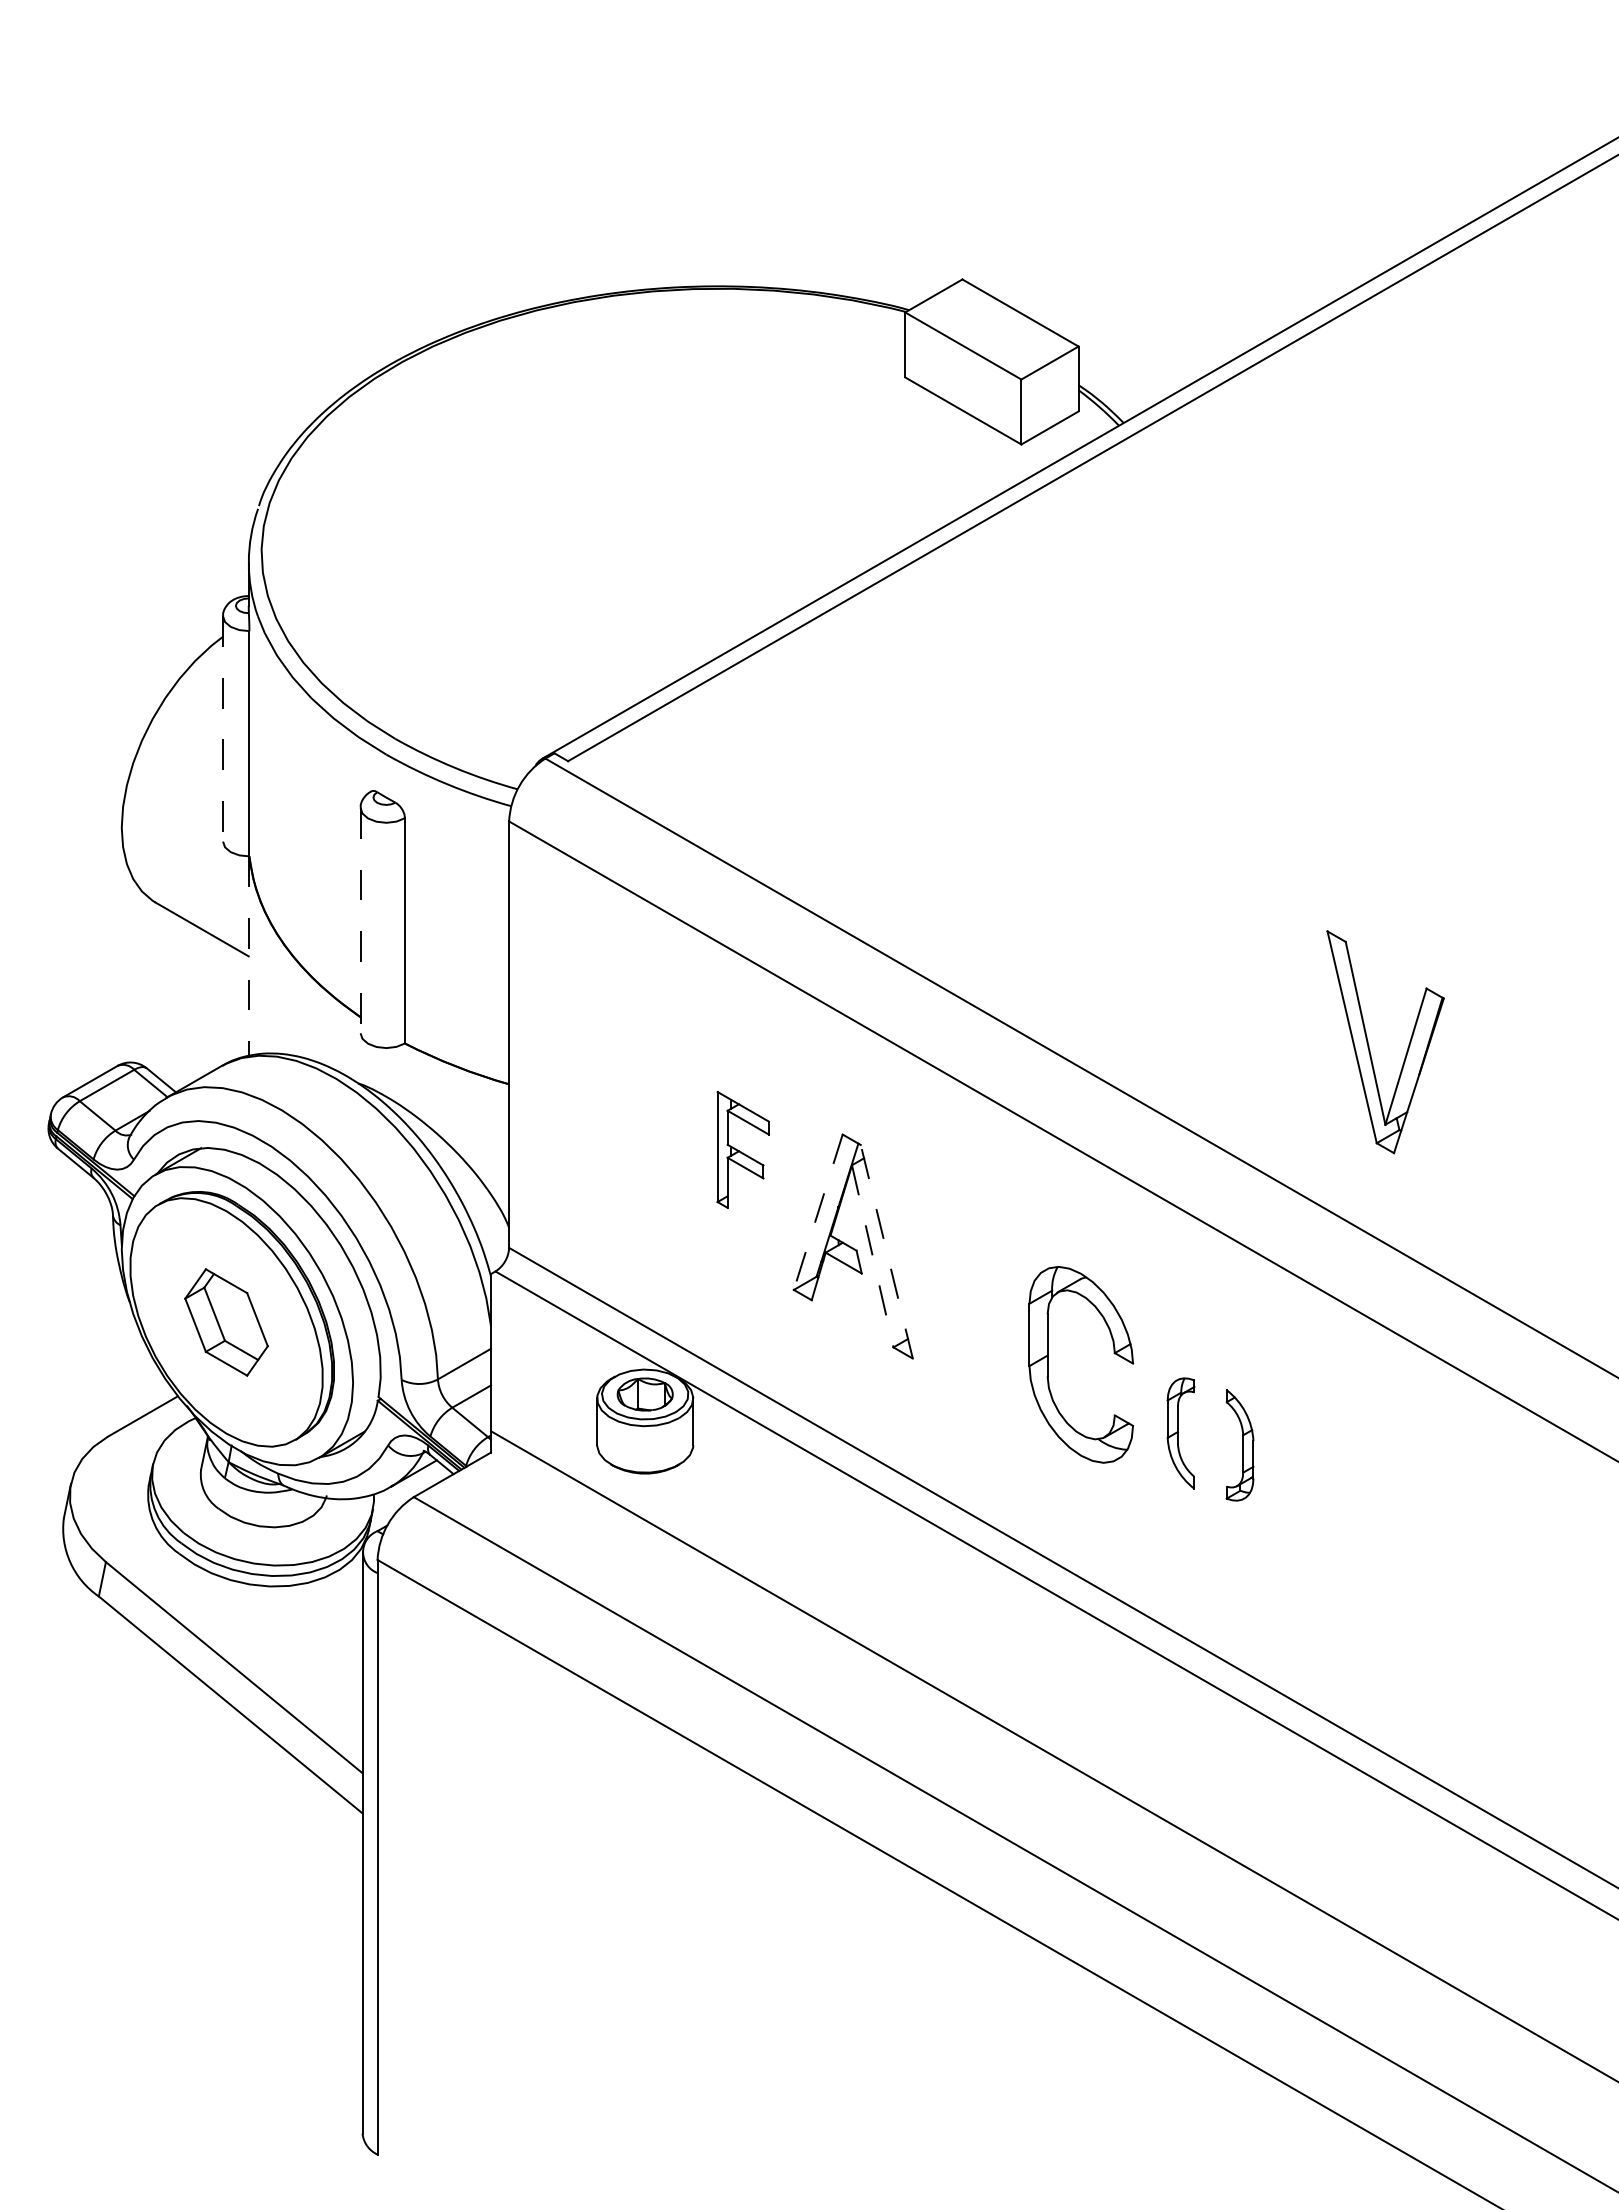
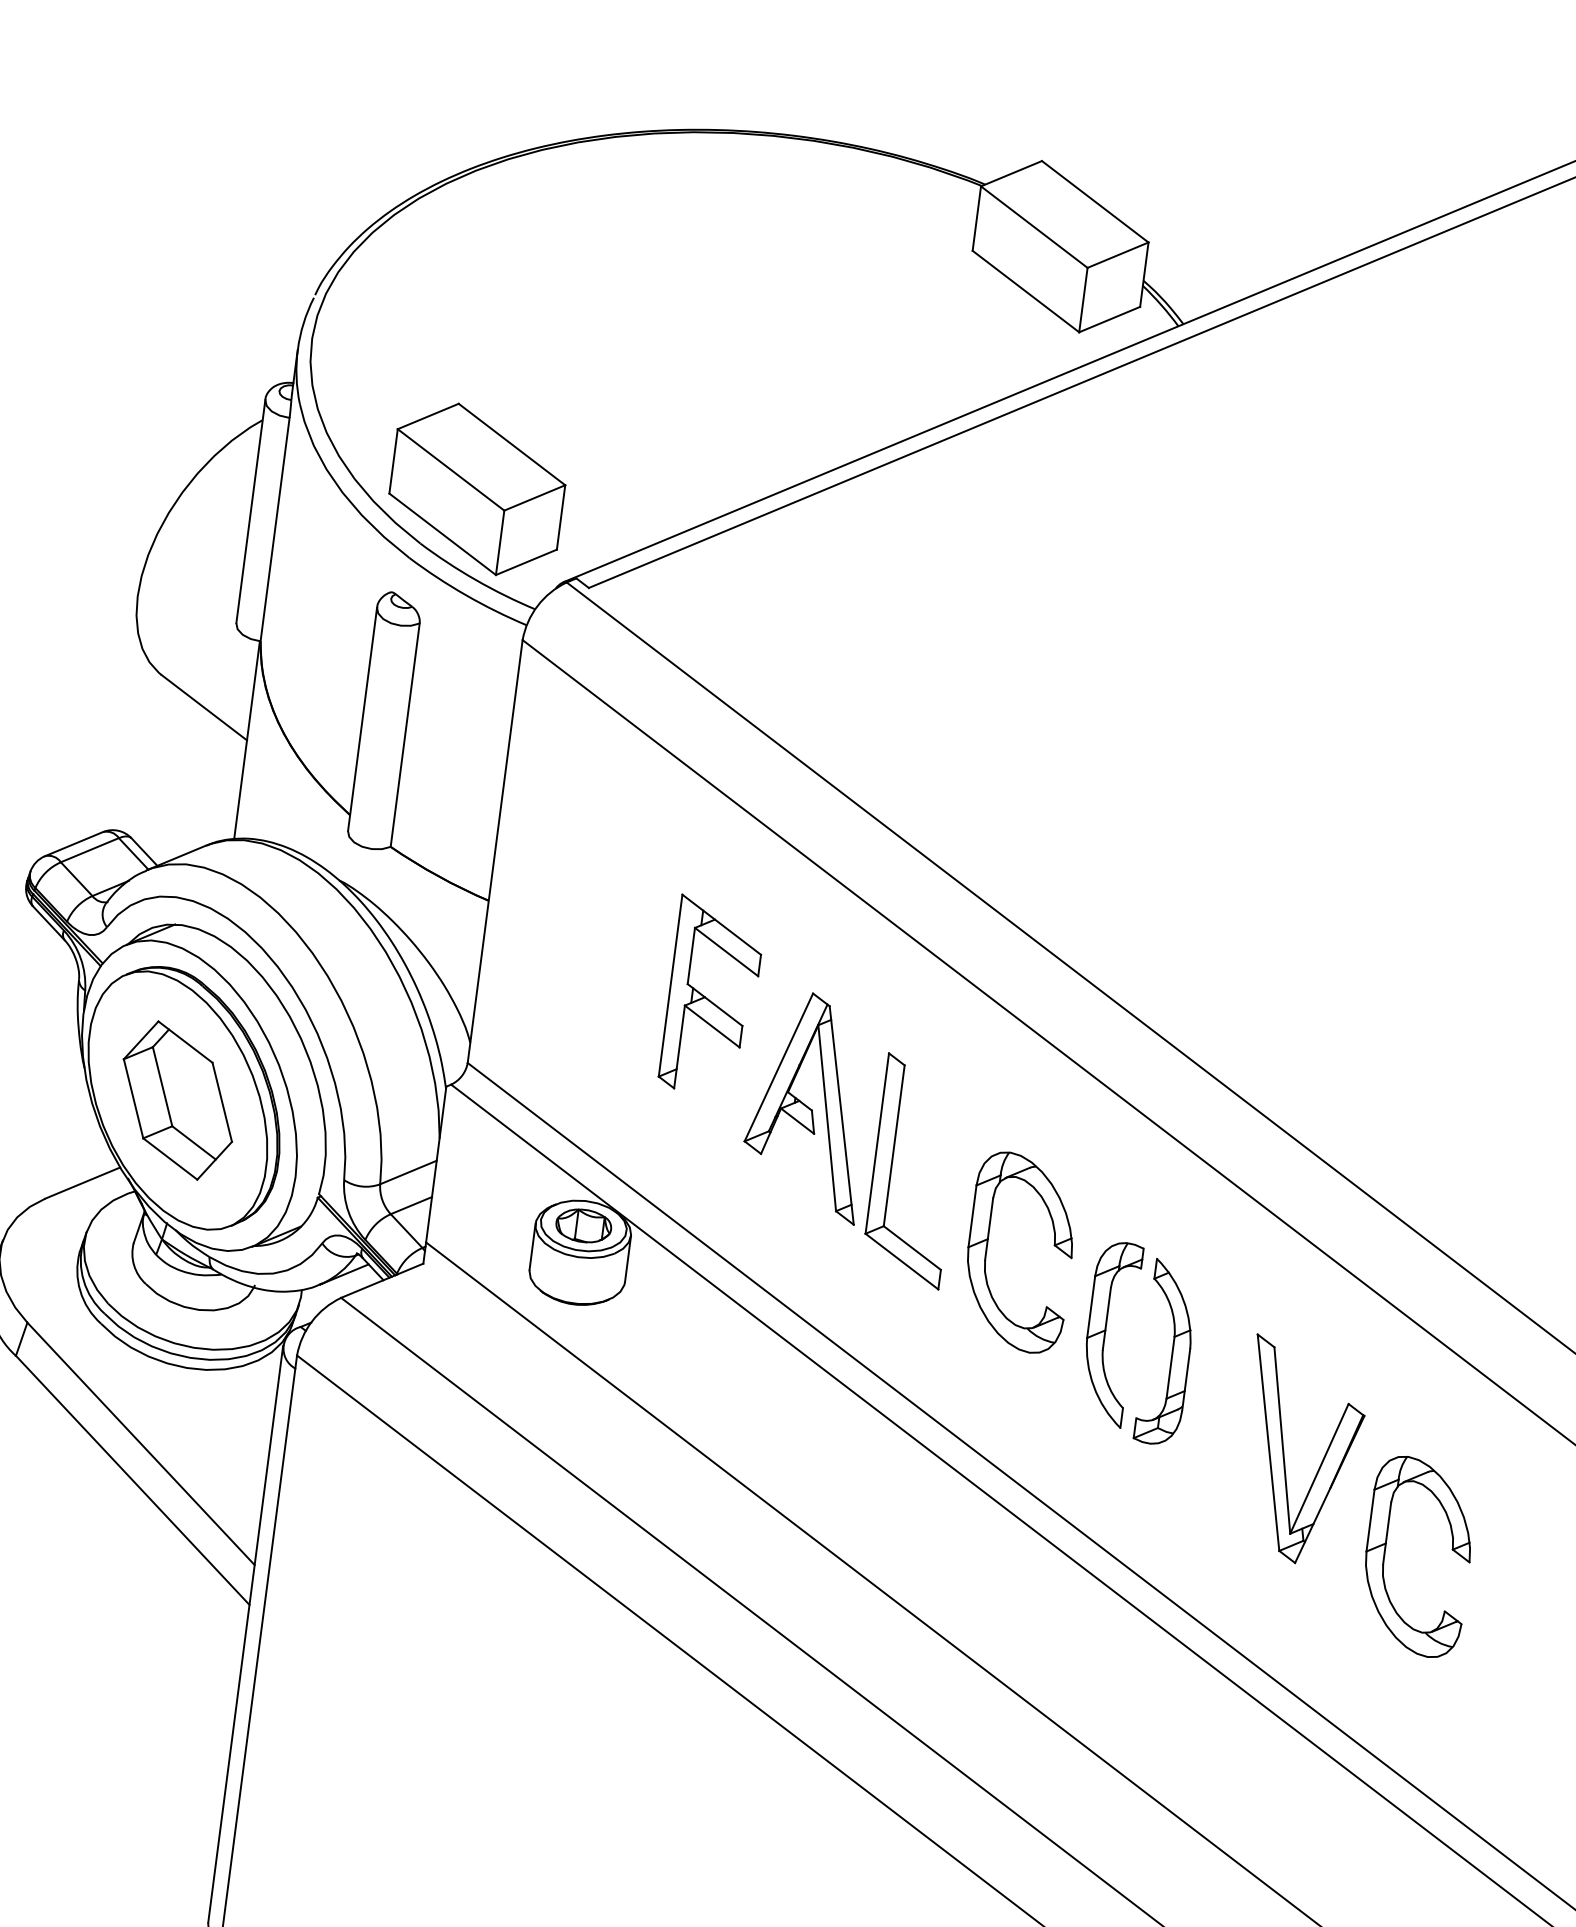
part: (444, 677) -> (477, 489), added
line: (223, 728) -> (251, 511), dashed -> solid
line: (360, 920) -> (362, 719), dashed -> solid
line: (248, 956) -> (246, 740), dashed -> solid
part: (1369, 1045) -> (1284, 1453), moved
part: (743, 1149) -> (712, 995), size x1.67
line: (818, 1212) -> (779, 1067), dashed -> solid
line: (886, 1251) -> (841, 1115), dashed -> solid
line: (872, 1256) -> (826, 1118), dashed -> solid
part: (943, 1297) -> (892, 1168), added
part: (226, 1322) -> (177, 1100), size x1.43
part: (1180, 1433) -> (1109, 1333), size x1.67
part: (1239, 1445) -> (1166, 1353), size x1.67
part: (1482, 1615) -> (1385, 1552), added

